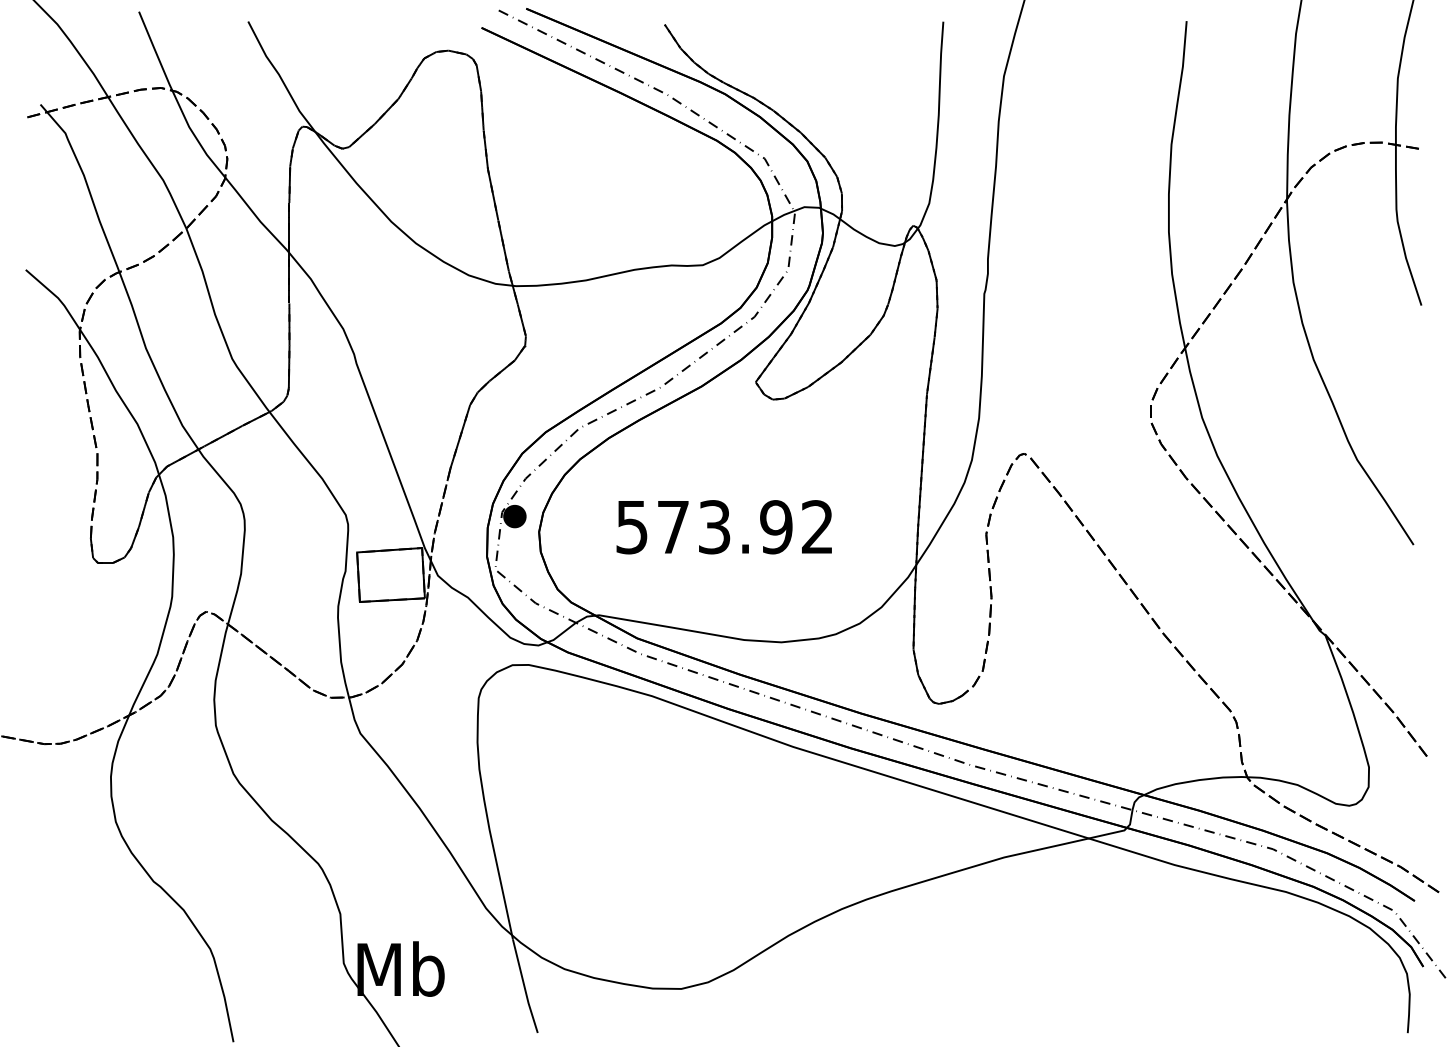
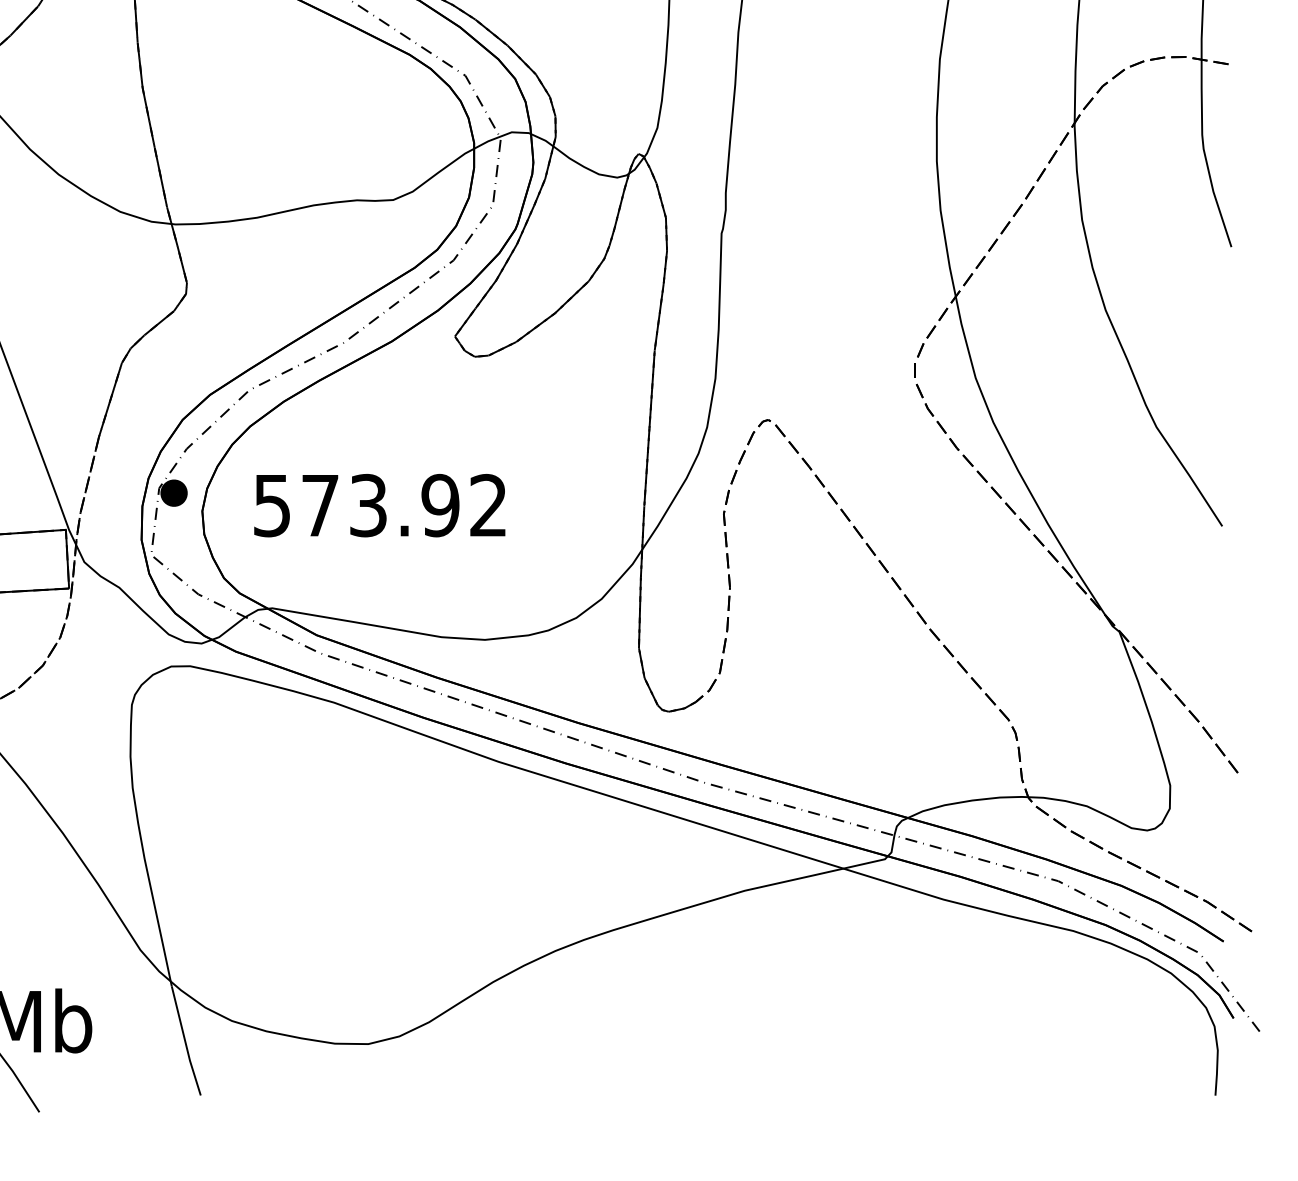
text: (723, 527) -> (378, 505), moved

